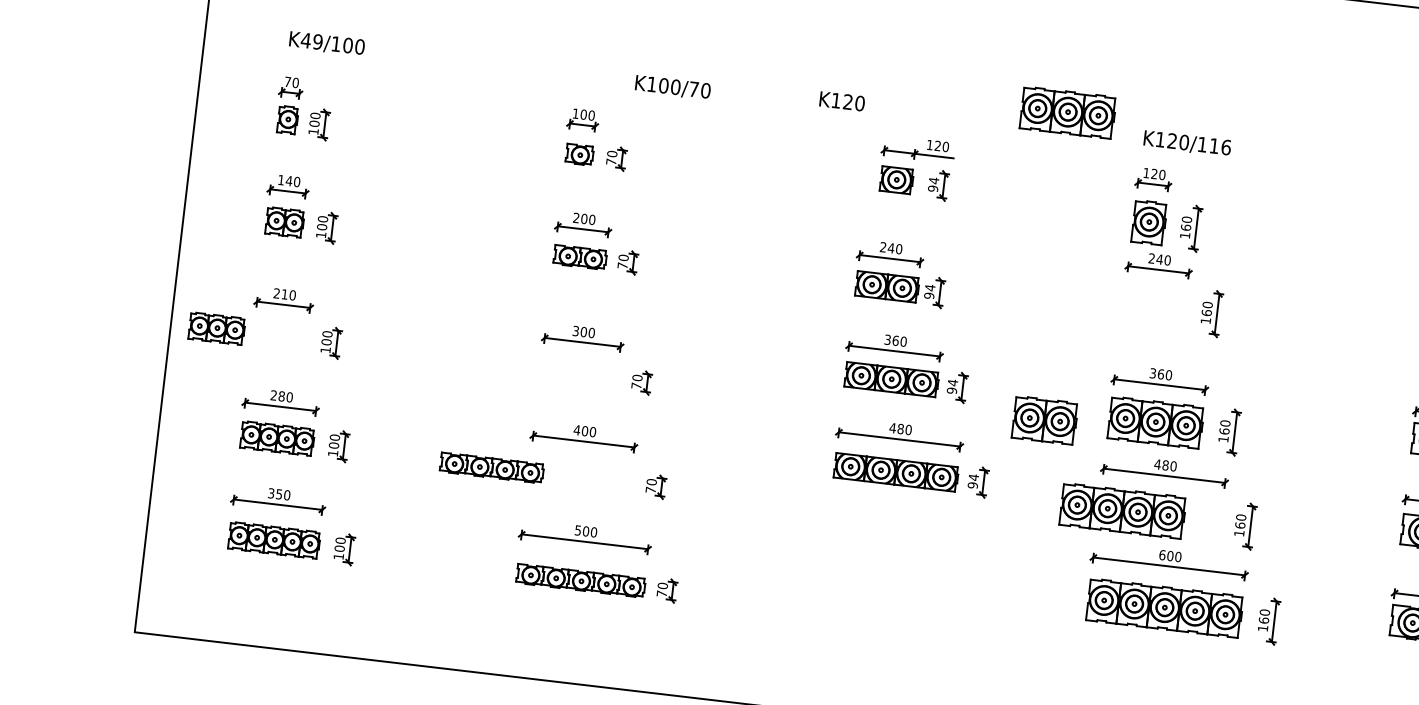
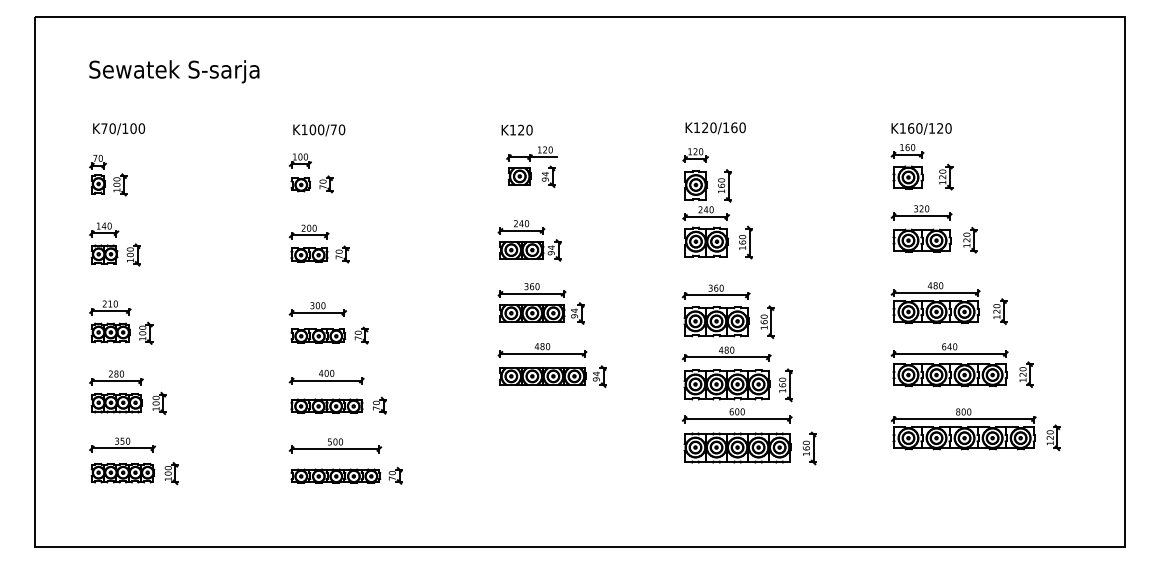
text: (311, 41) -> (108, 128), K49/100 -> K70/100
text: (673, 87) -> (319, 130), moved
text: (841, 100) -> (516, 129), moved
part: (1067, 112) -> (631, 116), removed
text: (1220, 146) -> (738, 127), K120/116 -> K120/160
part: (216, 328) -> (110, 332), moved
part: (579, 375) -> (318, 335), added
part: (1045, 419) -> (706, 241), moved
part: (491, 467) -> (326, 405), moved
part: (1122, 510) -> (726, 384), moved

